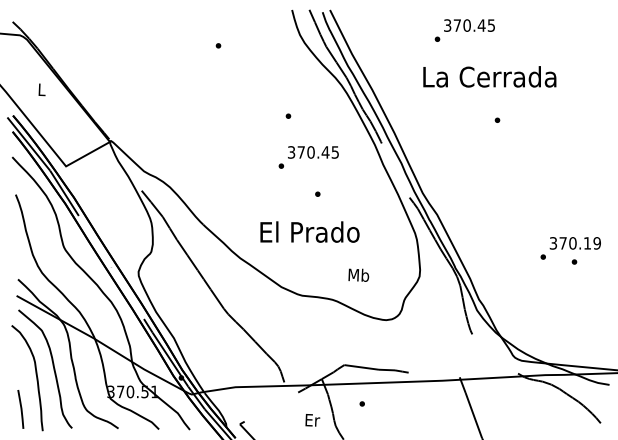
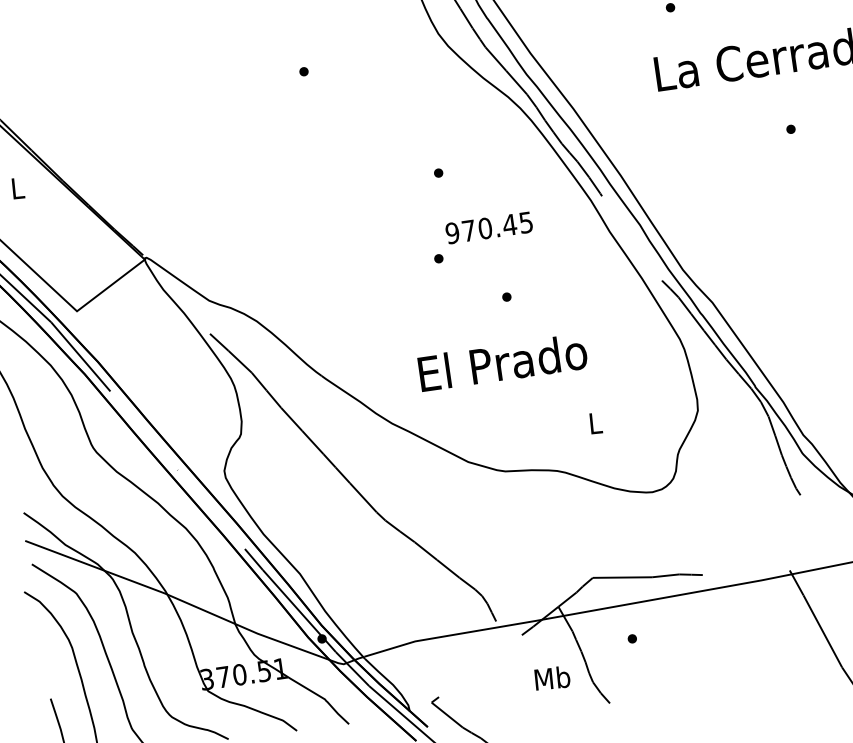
text: (291, 152) -> (452, 233), 370.45 -> 970.45
text: (358, 274) -> (594, 422), Mb -> L
text: (312, 419) -> (552, 677), Er -> Mb

